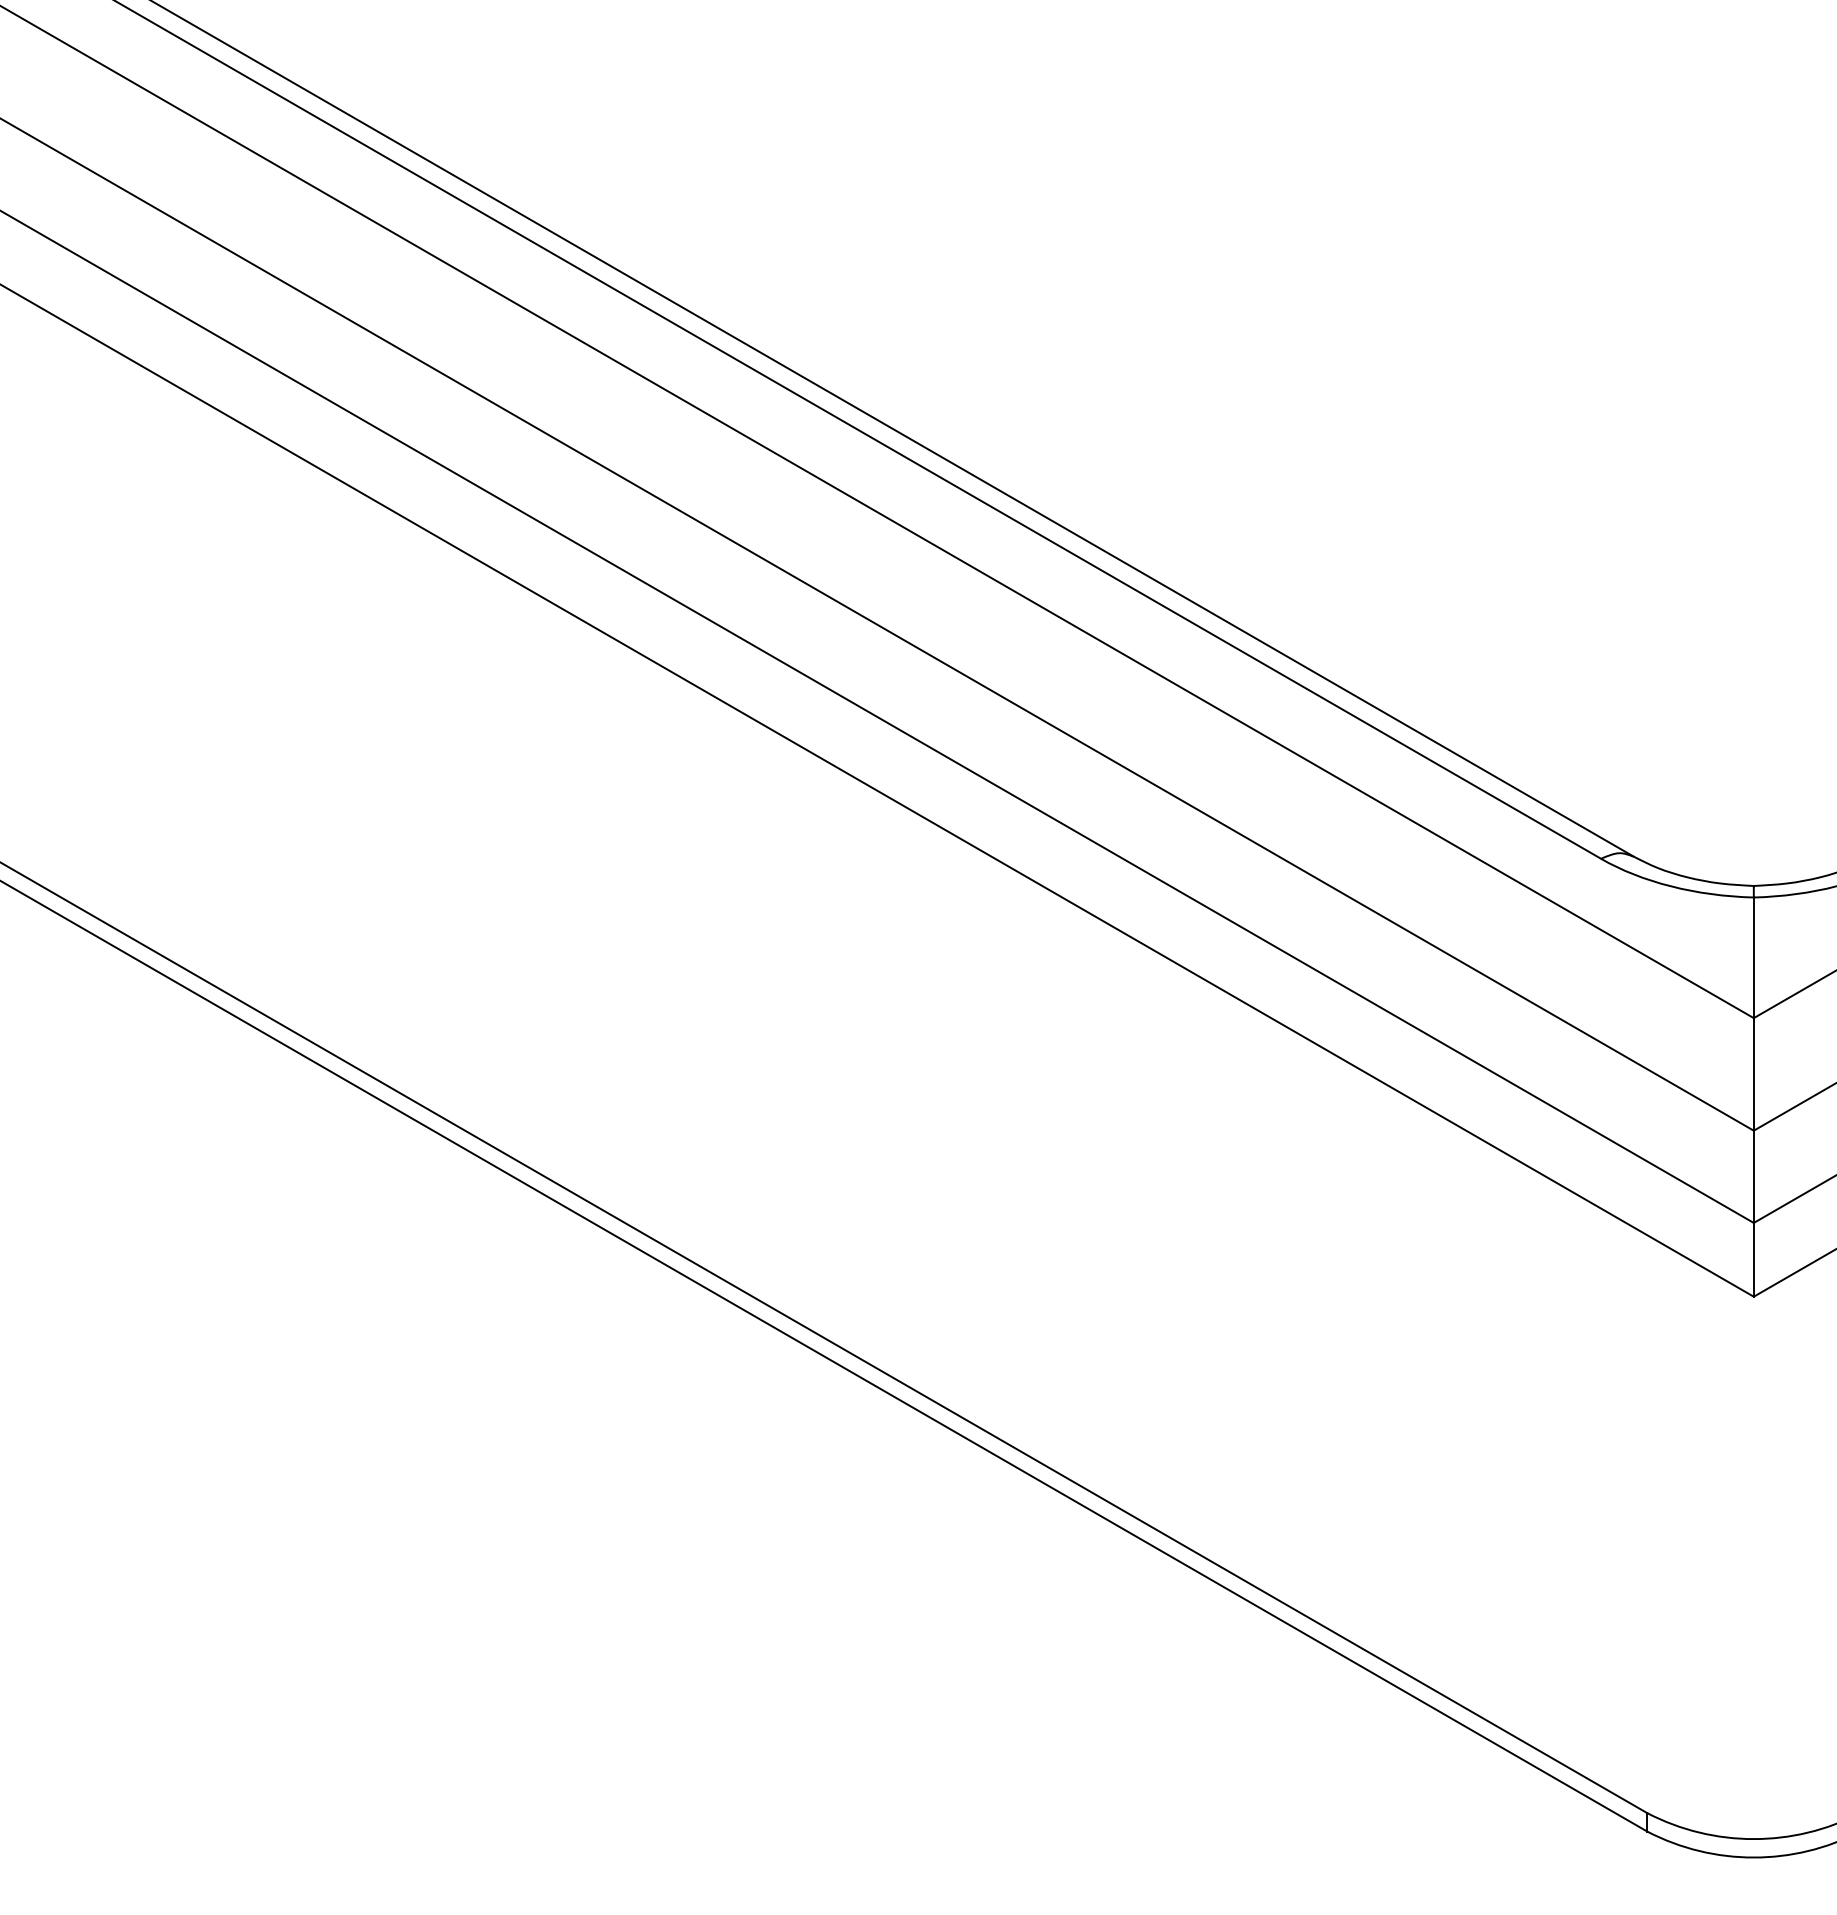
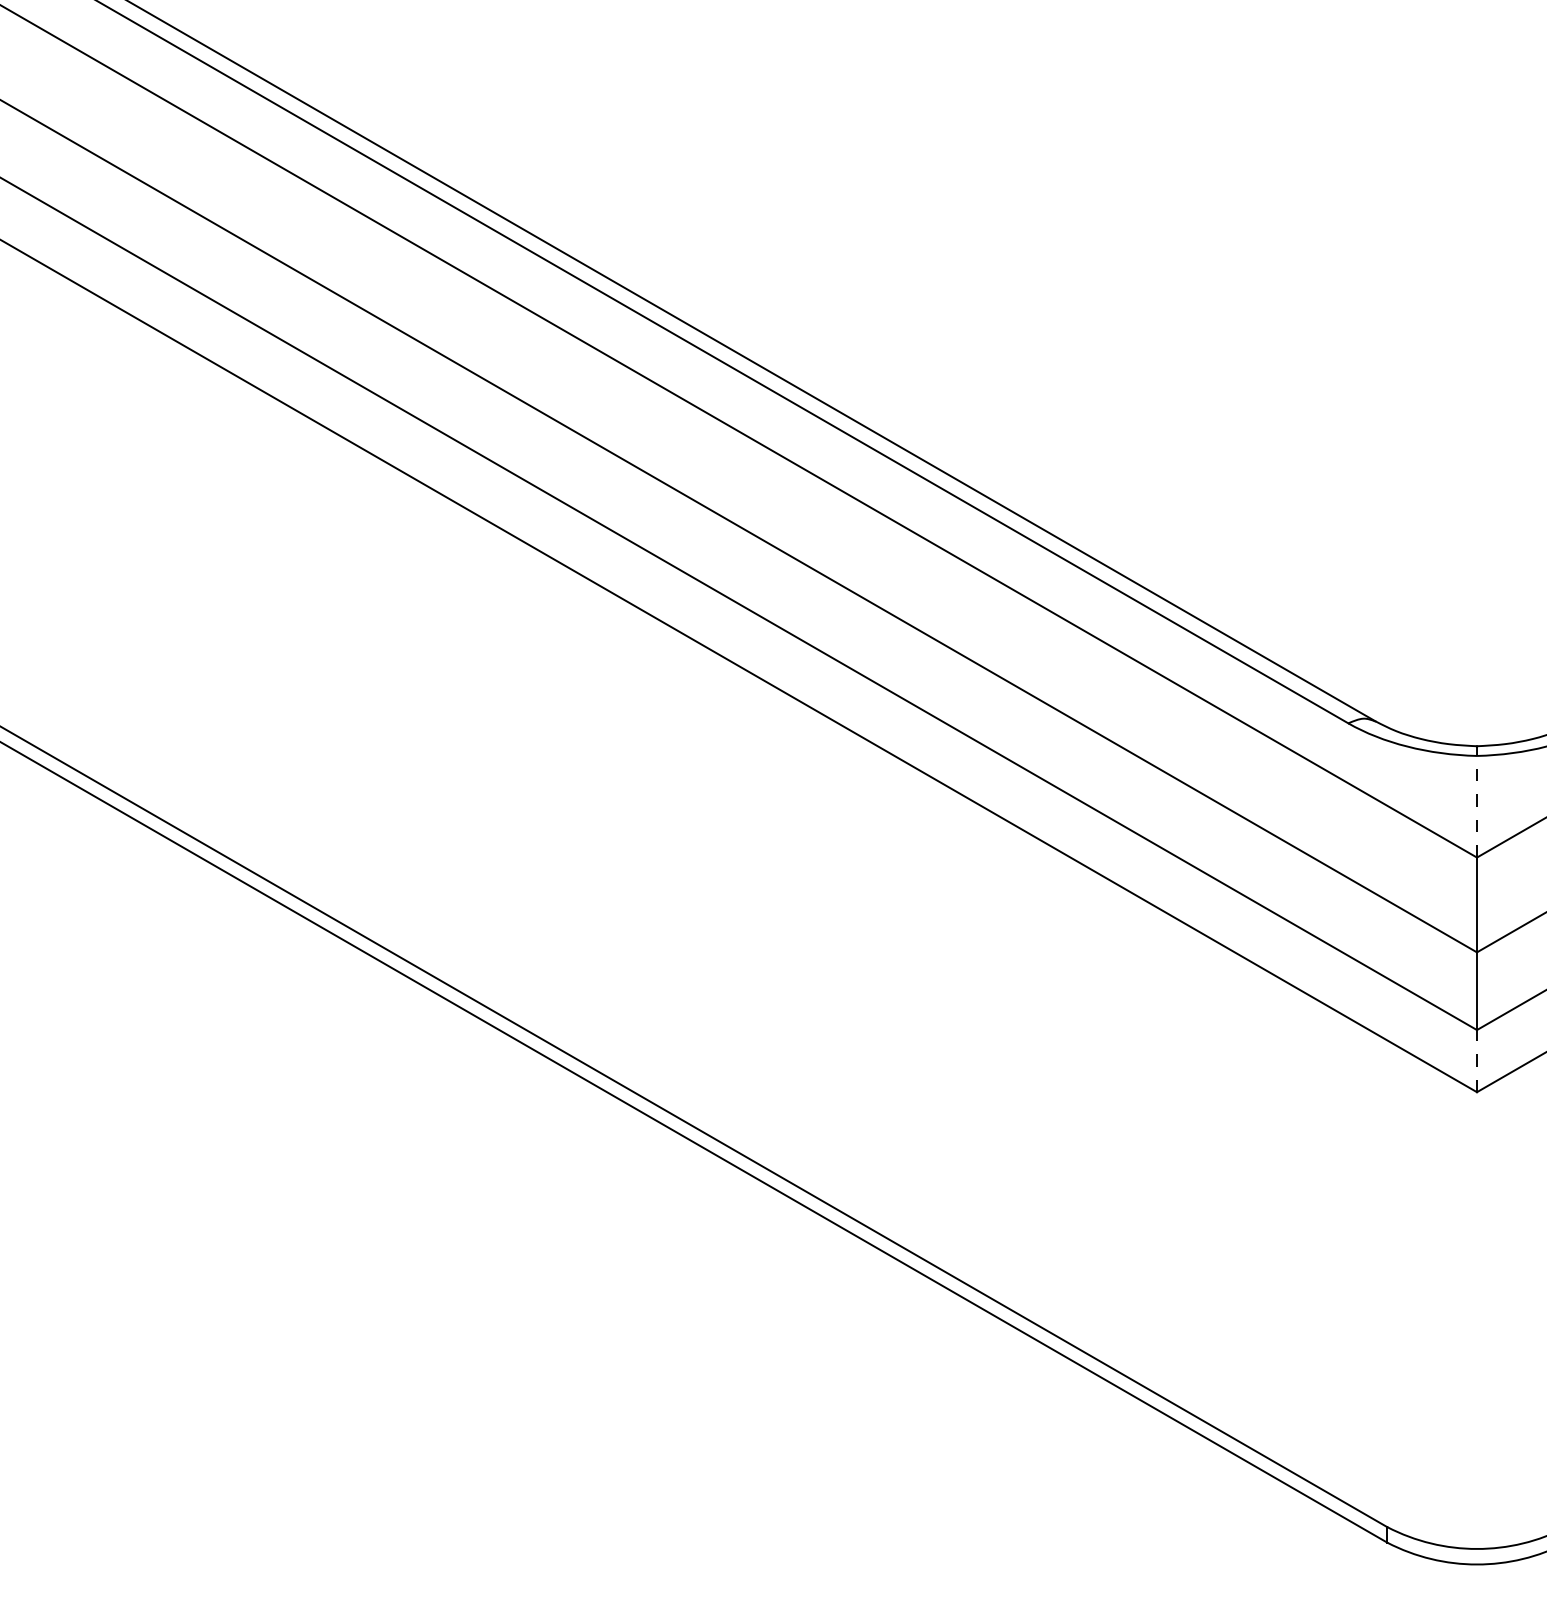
line: (1753, 957) -> (1476, 806), solid -> dashed
line: (1753, 1259) -> (1476, 1060), solid -> dashed

